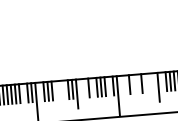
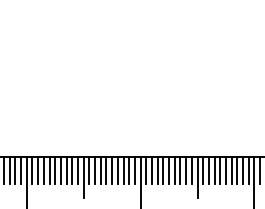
line: (162, 81) -> (203, 170), added
line: (150, 82) -> (186, 170), added
line: (153, 82) -> (191, 170), added
line: (138, 83) -> (169, 170), added
line: (146, 83) -> (180, 170), added
line: (133, 84) -> (163, 170), added
line: (121, 85) -> (146, 170), added
line: (125, 85) -> (151, 170), added
line: (109, 86) -> (129, 170), added
line: (93, 87) -> (106, 170), added
line: (80, 88) -> (89, 170), added
line: (85, 88) -> (95, 170), added
line: (56, 90) -> (55, 170), added
line: (60, 90) -> (60, 170), added
line: (64, 90) -> (66, 170), added
line: (40, 92) -> (32, 170), added
line: (23, 93) -> (9, 170), added

